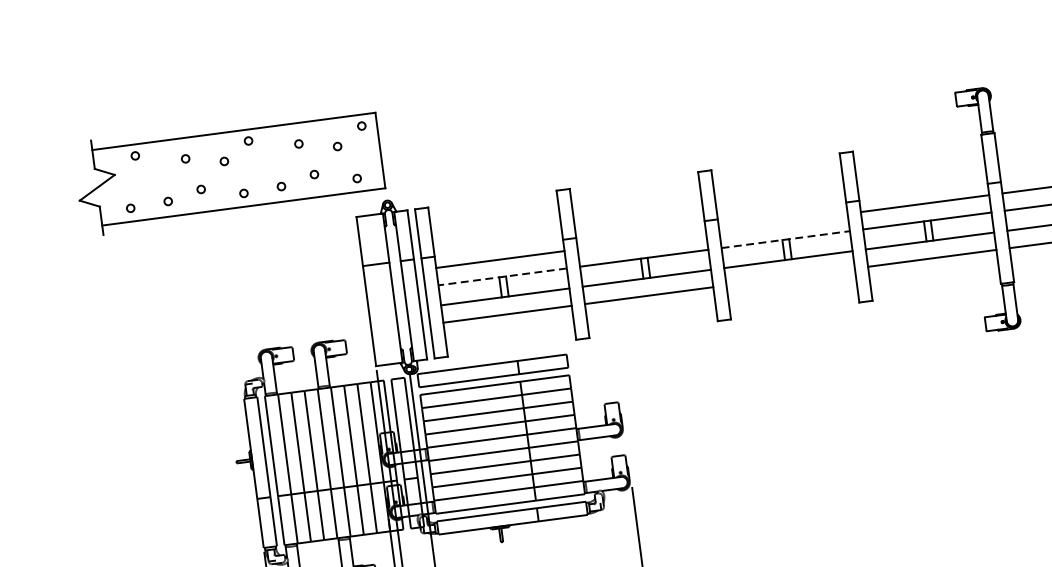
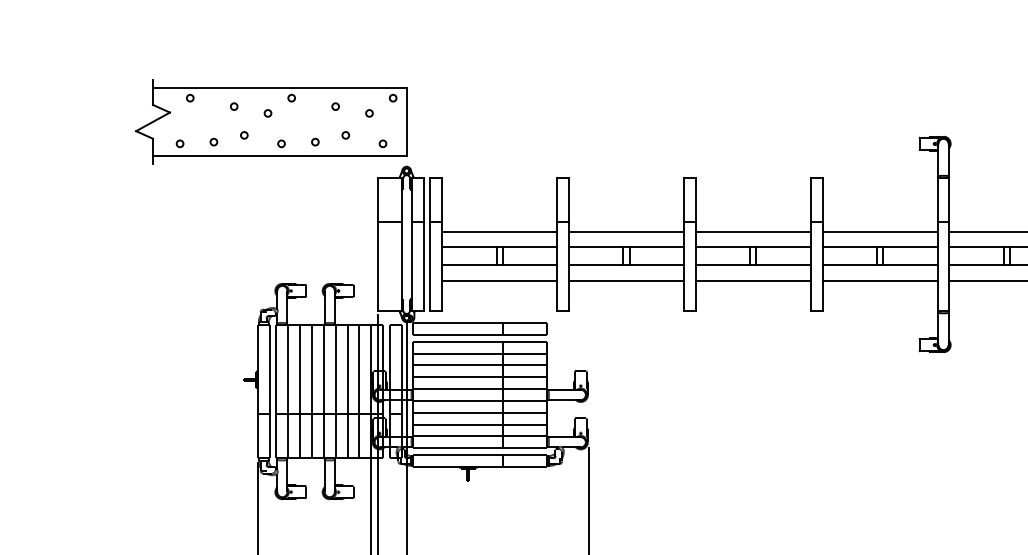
line: (782, 222) -> (752, 231), added
line: (786, 239) -> (753, 247), dashed -> solid
line: (641, 240) -> (626, 231), added
line: (789, 276) -> (752, 280), added
line: (502, 277) -> (499, 247), dashed -> solid

